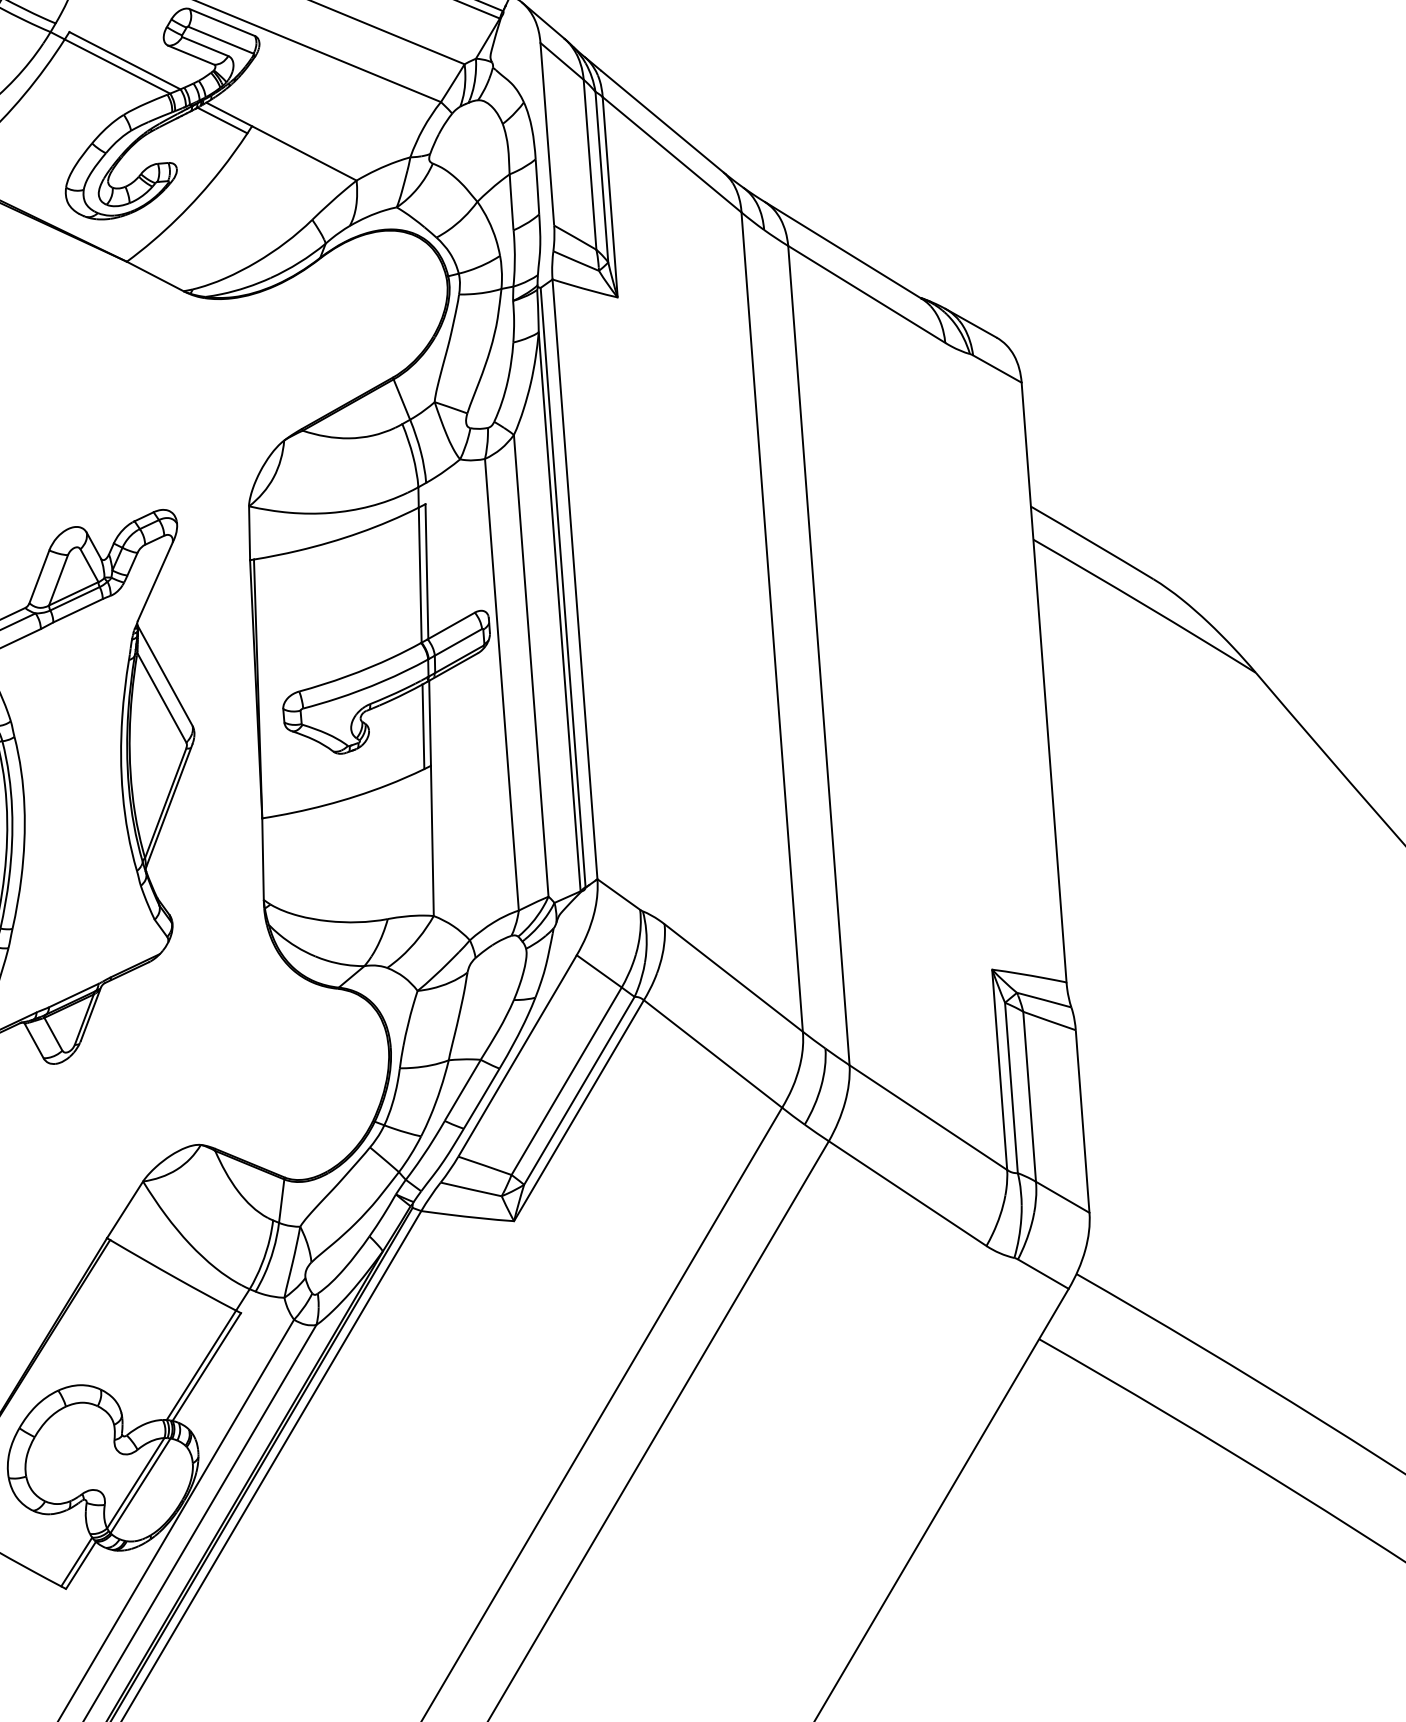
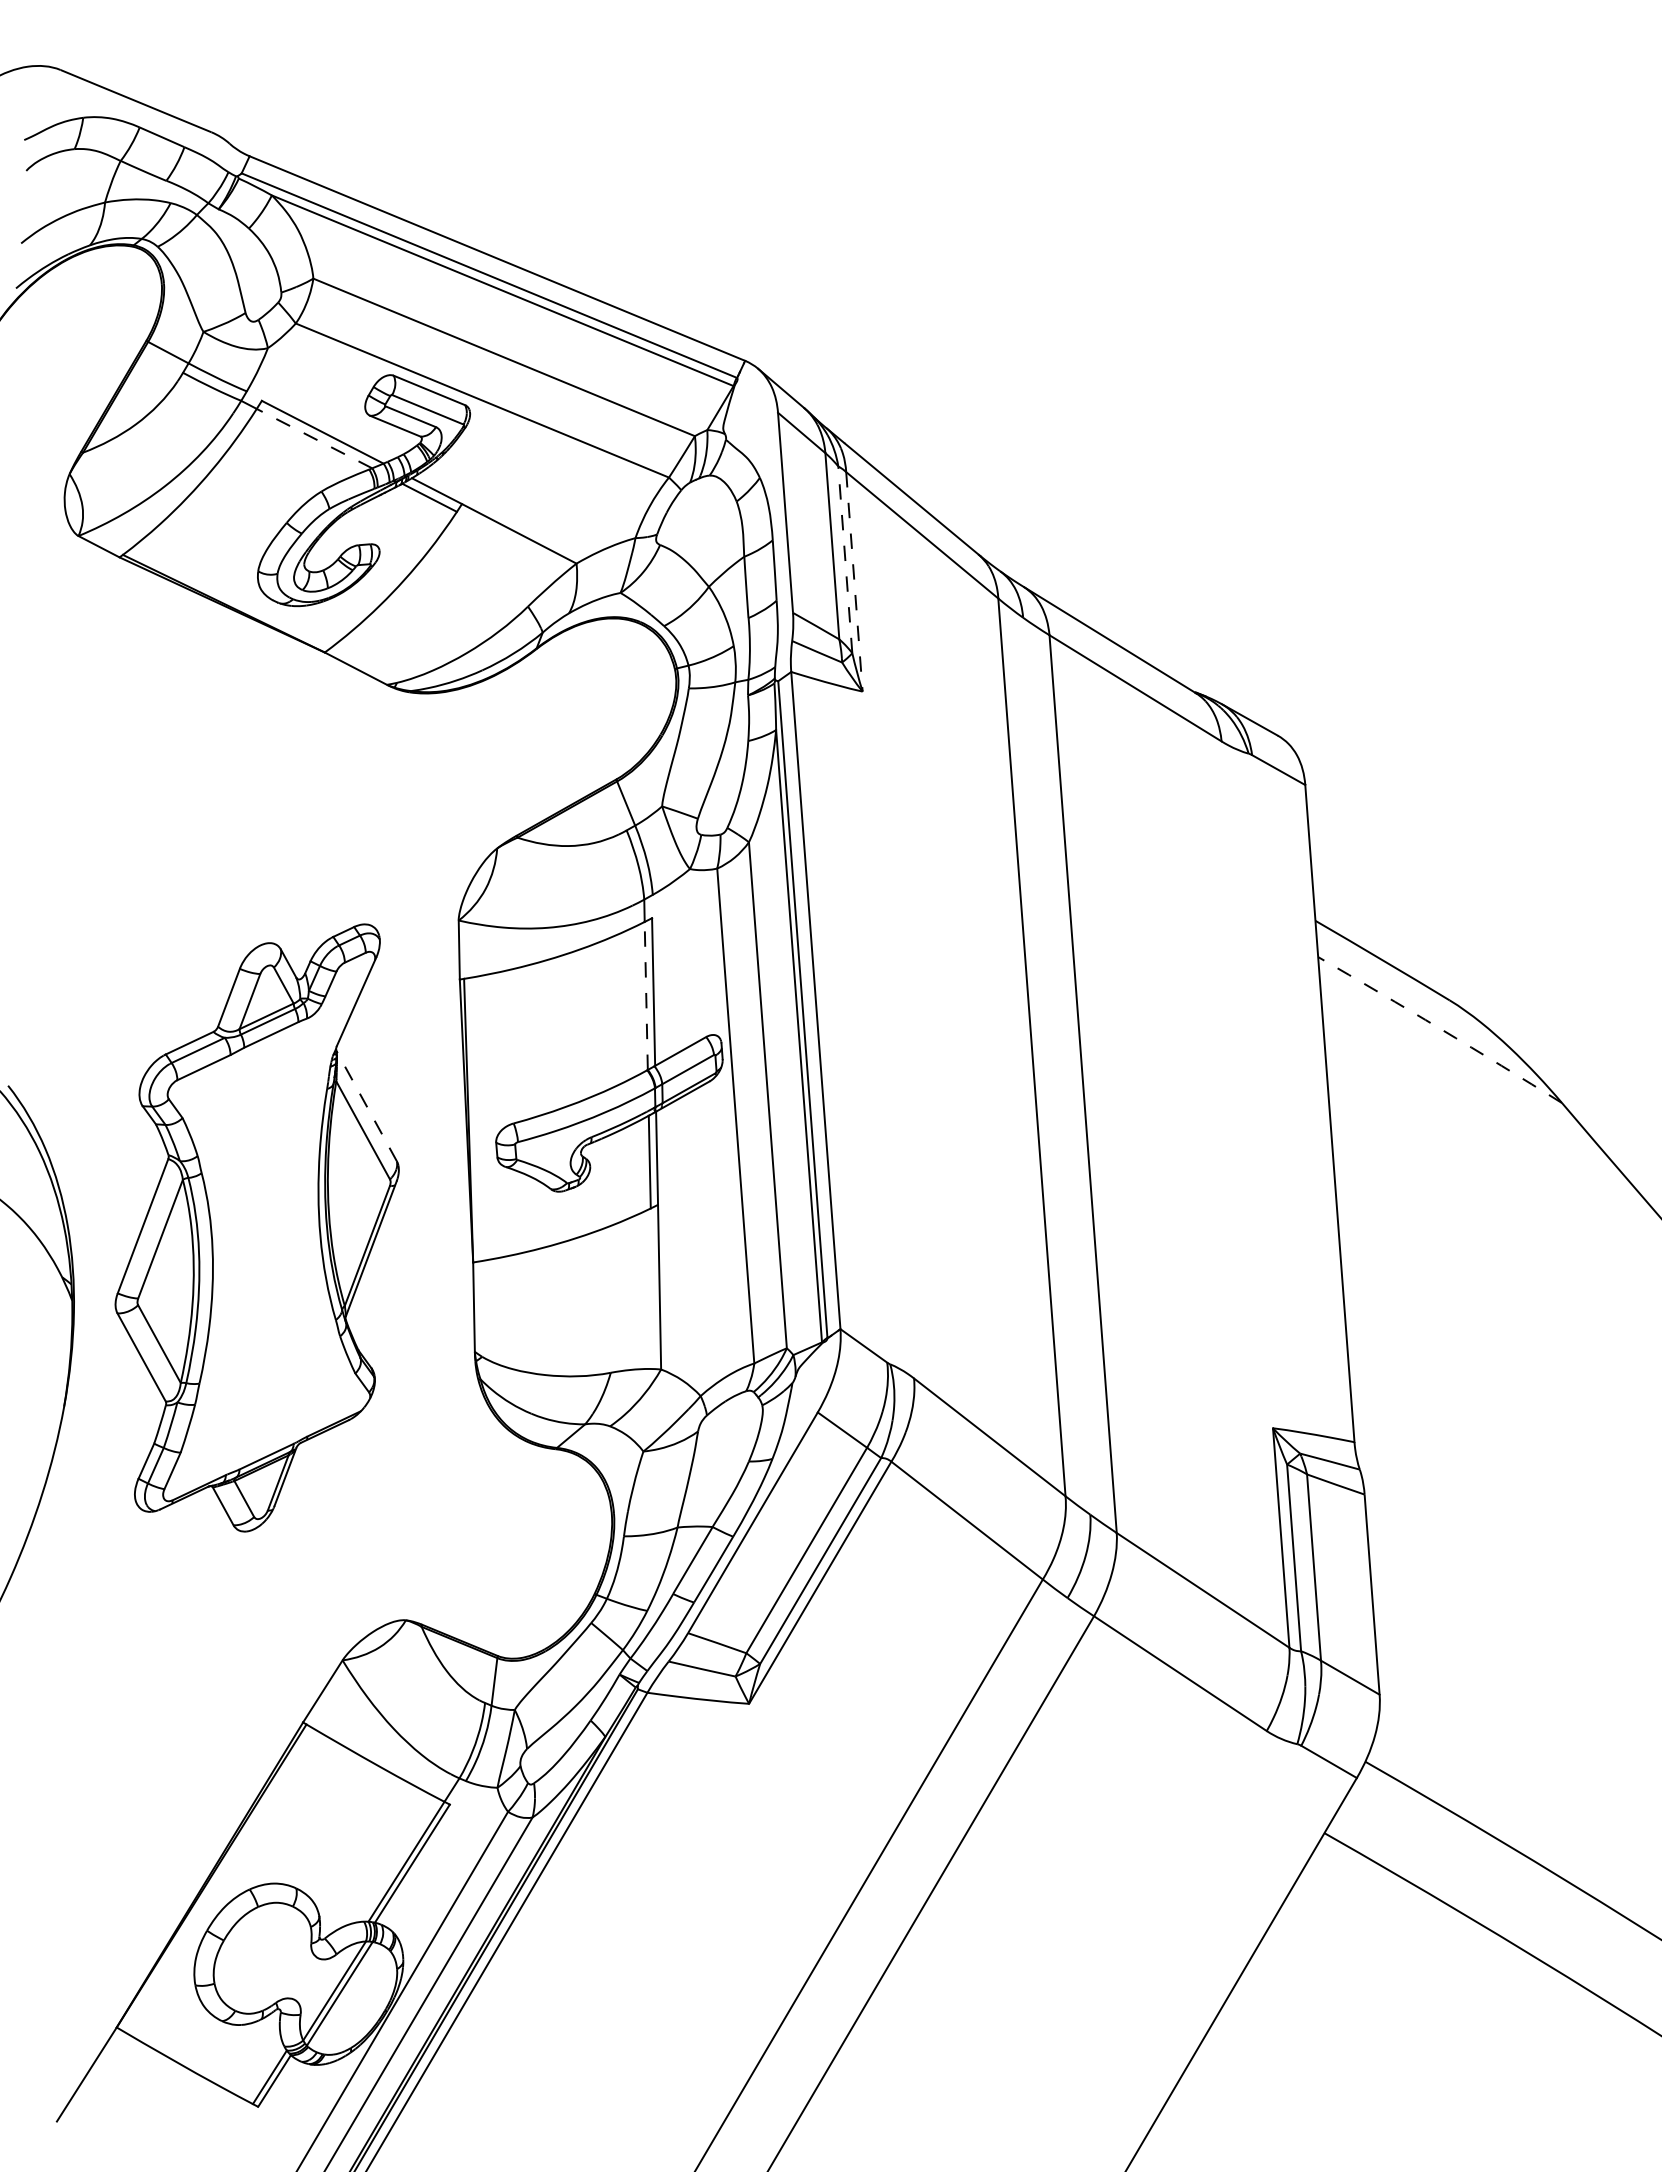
line: (117, 66) -> (314, 438), solid -> dashed
line: (602, 176) -> (845, 559), solid -> dashed
line: (610, 197) -> (854, 582), solid -> dashed
line: (420, 574) -> (646, 995), solid -> dashed
arc: (1145, 605) -> (1440, 1029), solid -> dashed
line: (164, 676) -> (366, 1106), solid -> dashed

